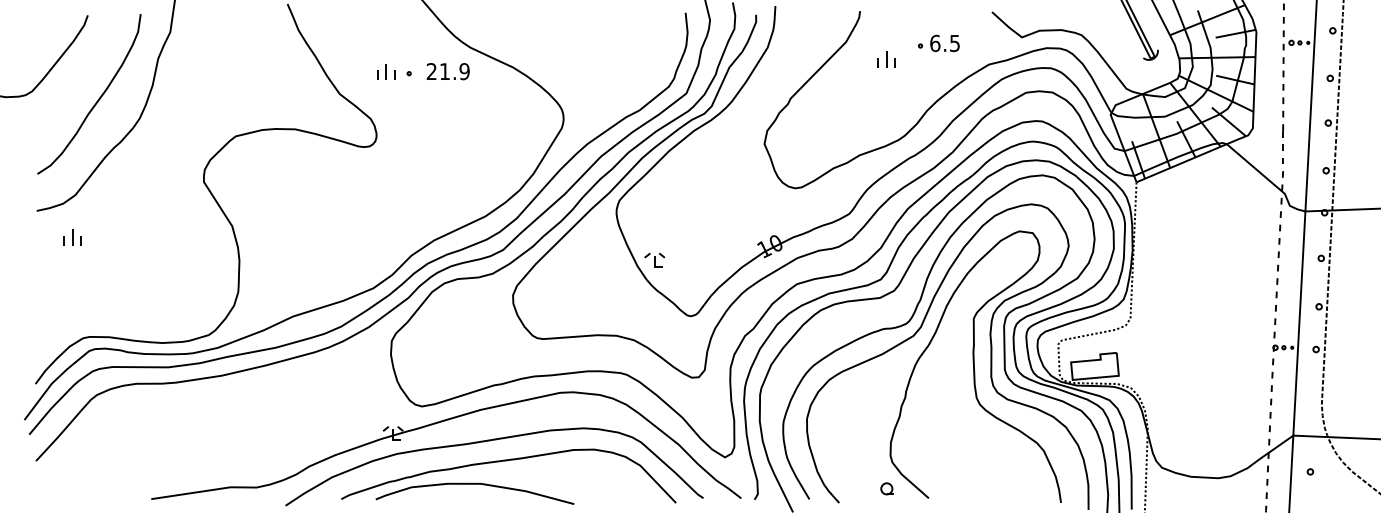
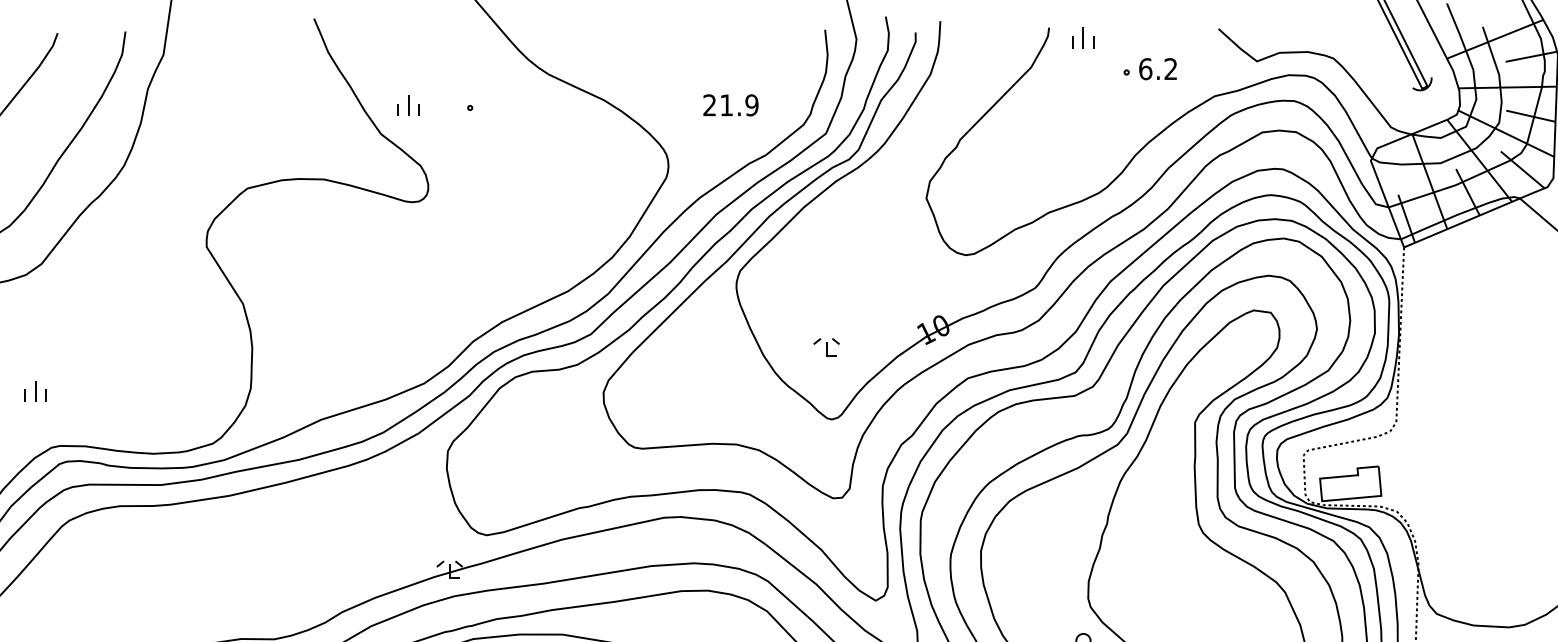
text: (954, 43) -> (1170, 69), 6.5 -> 6.2
part: (886, 59) -> (1083, 38), moved
part: (386, 71) -> (408, 105), moved
text: (447, 71) -> (729, 105), moved
part: (72, 237) -> (35, 391), moved
part: (654, 259) -> (826, 346), moved

